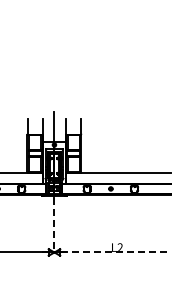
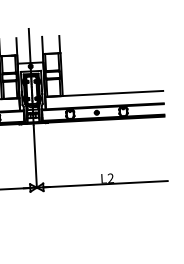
line: (54, 225) -> (35, 157), dashed -> solid
line: (115, 252) -> (105, 184), dashed -> solid

